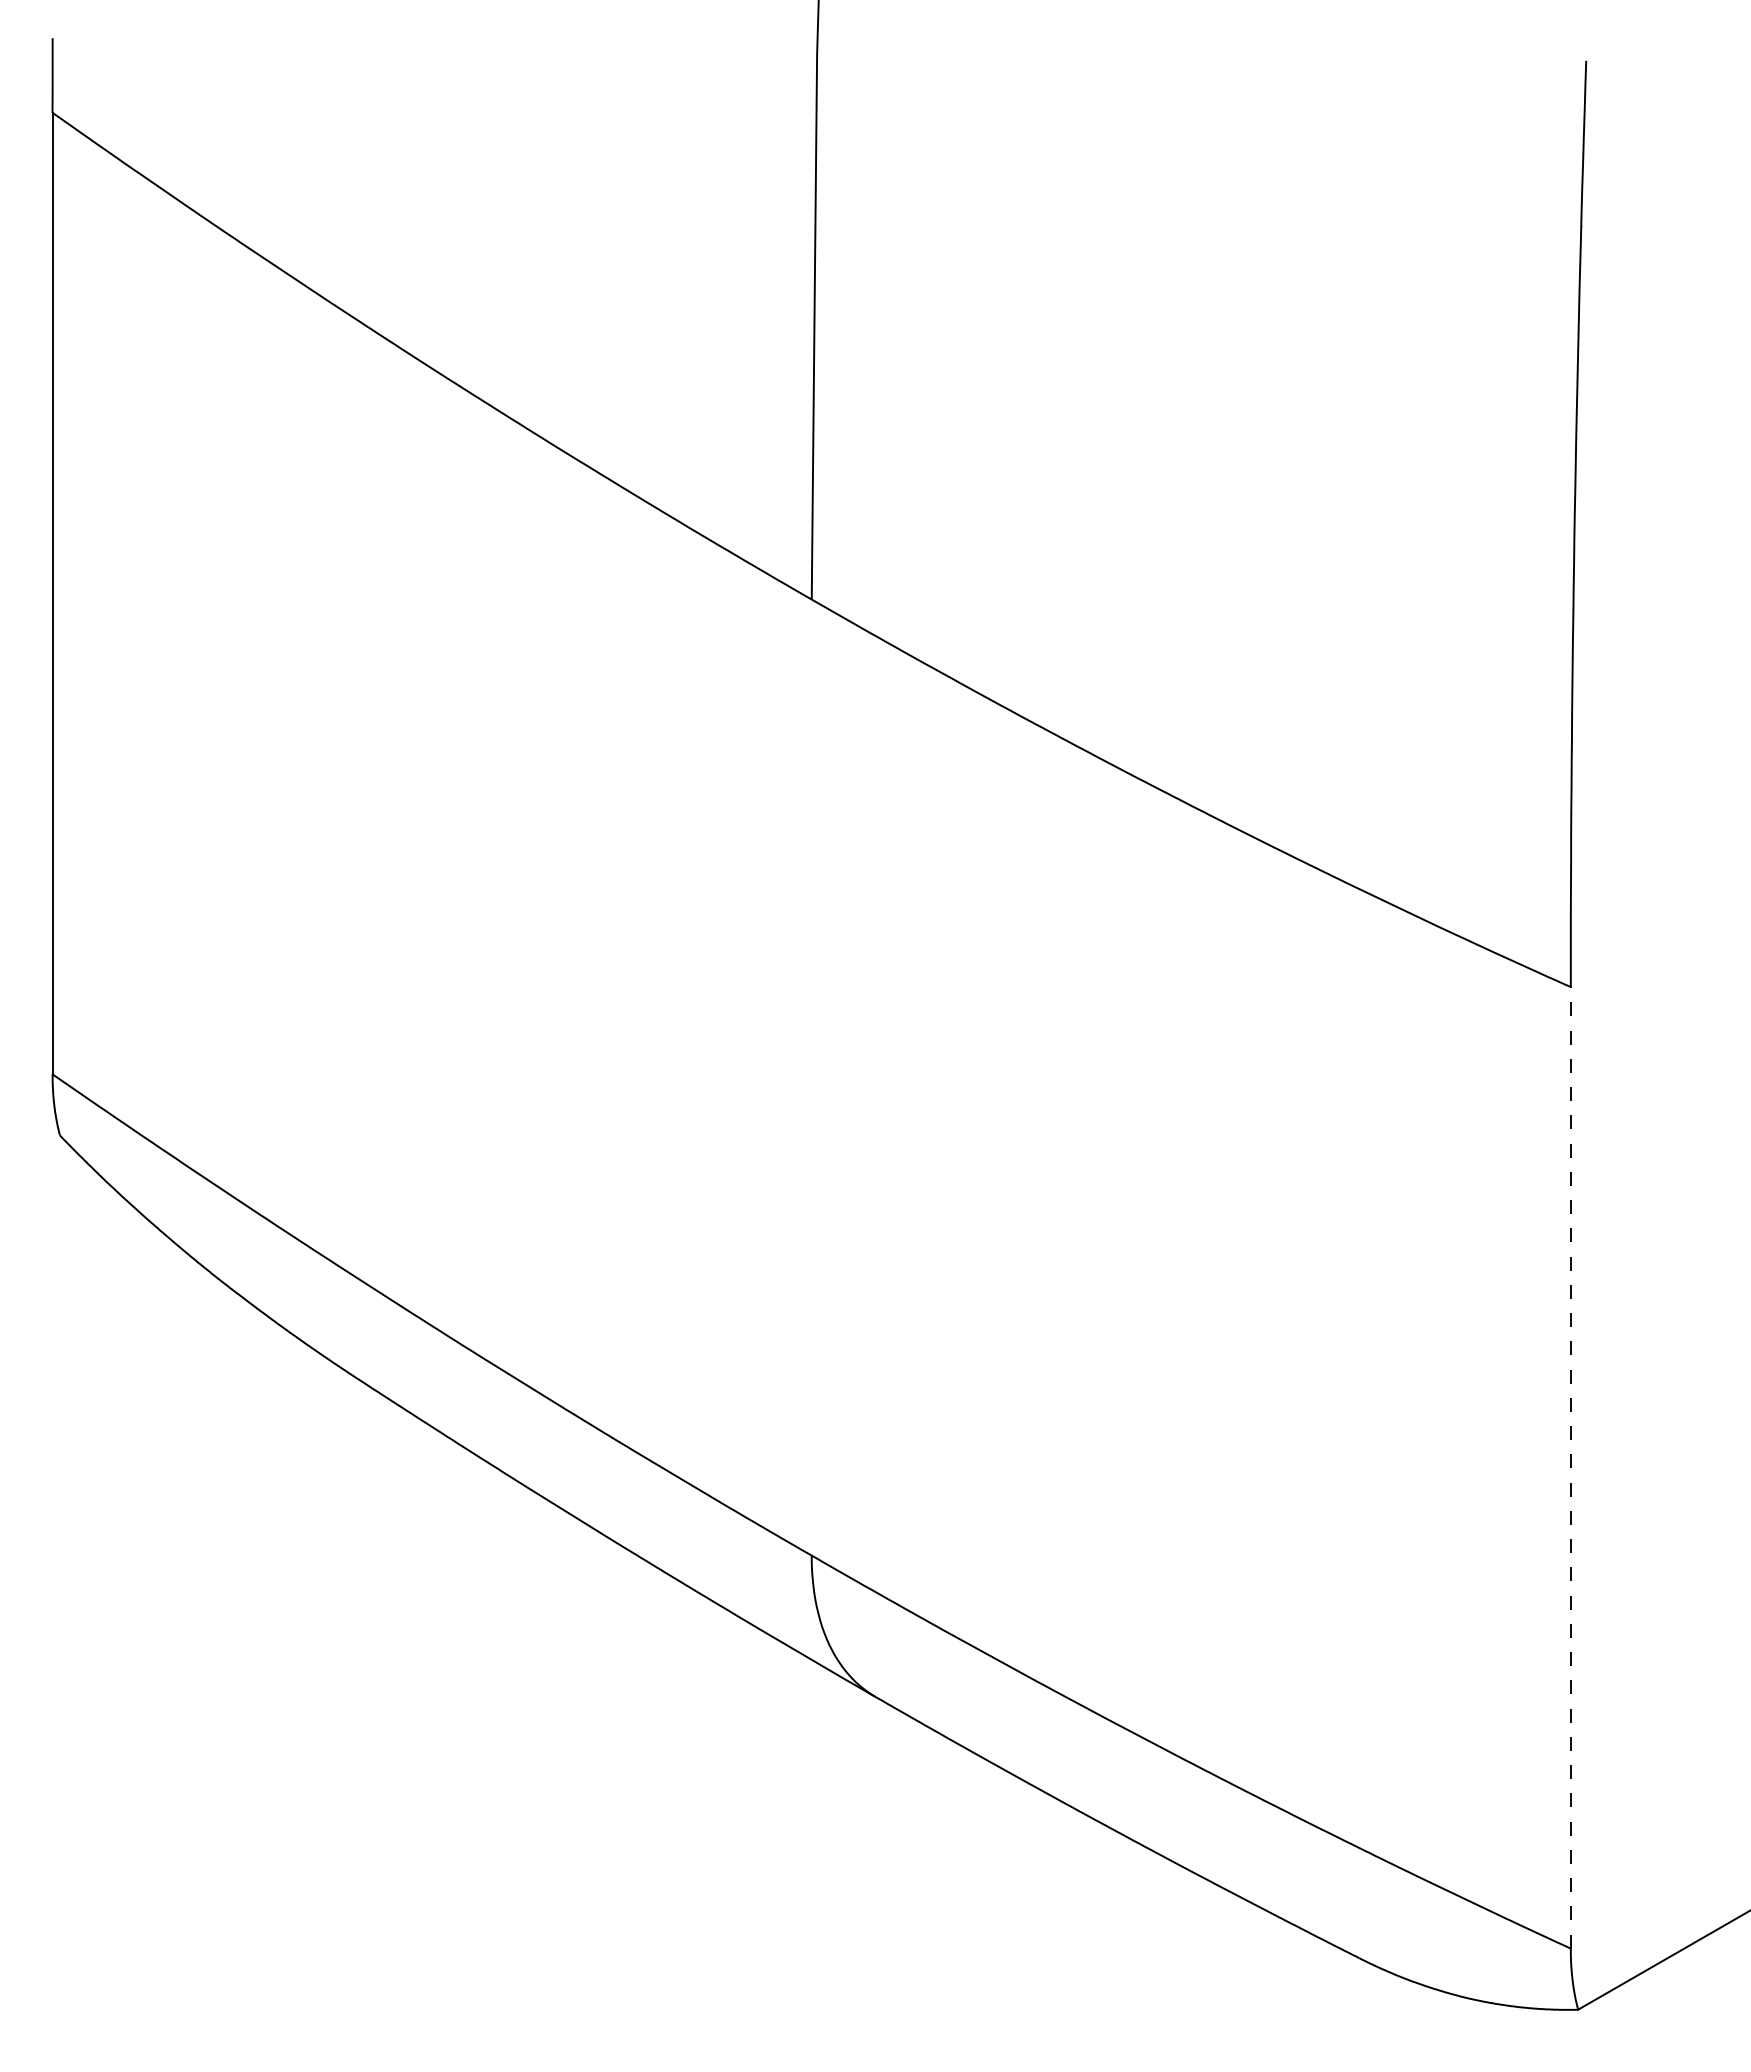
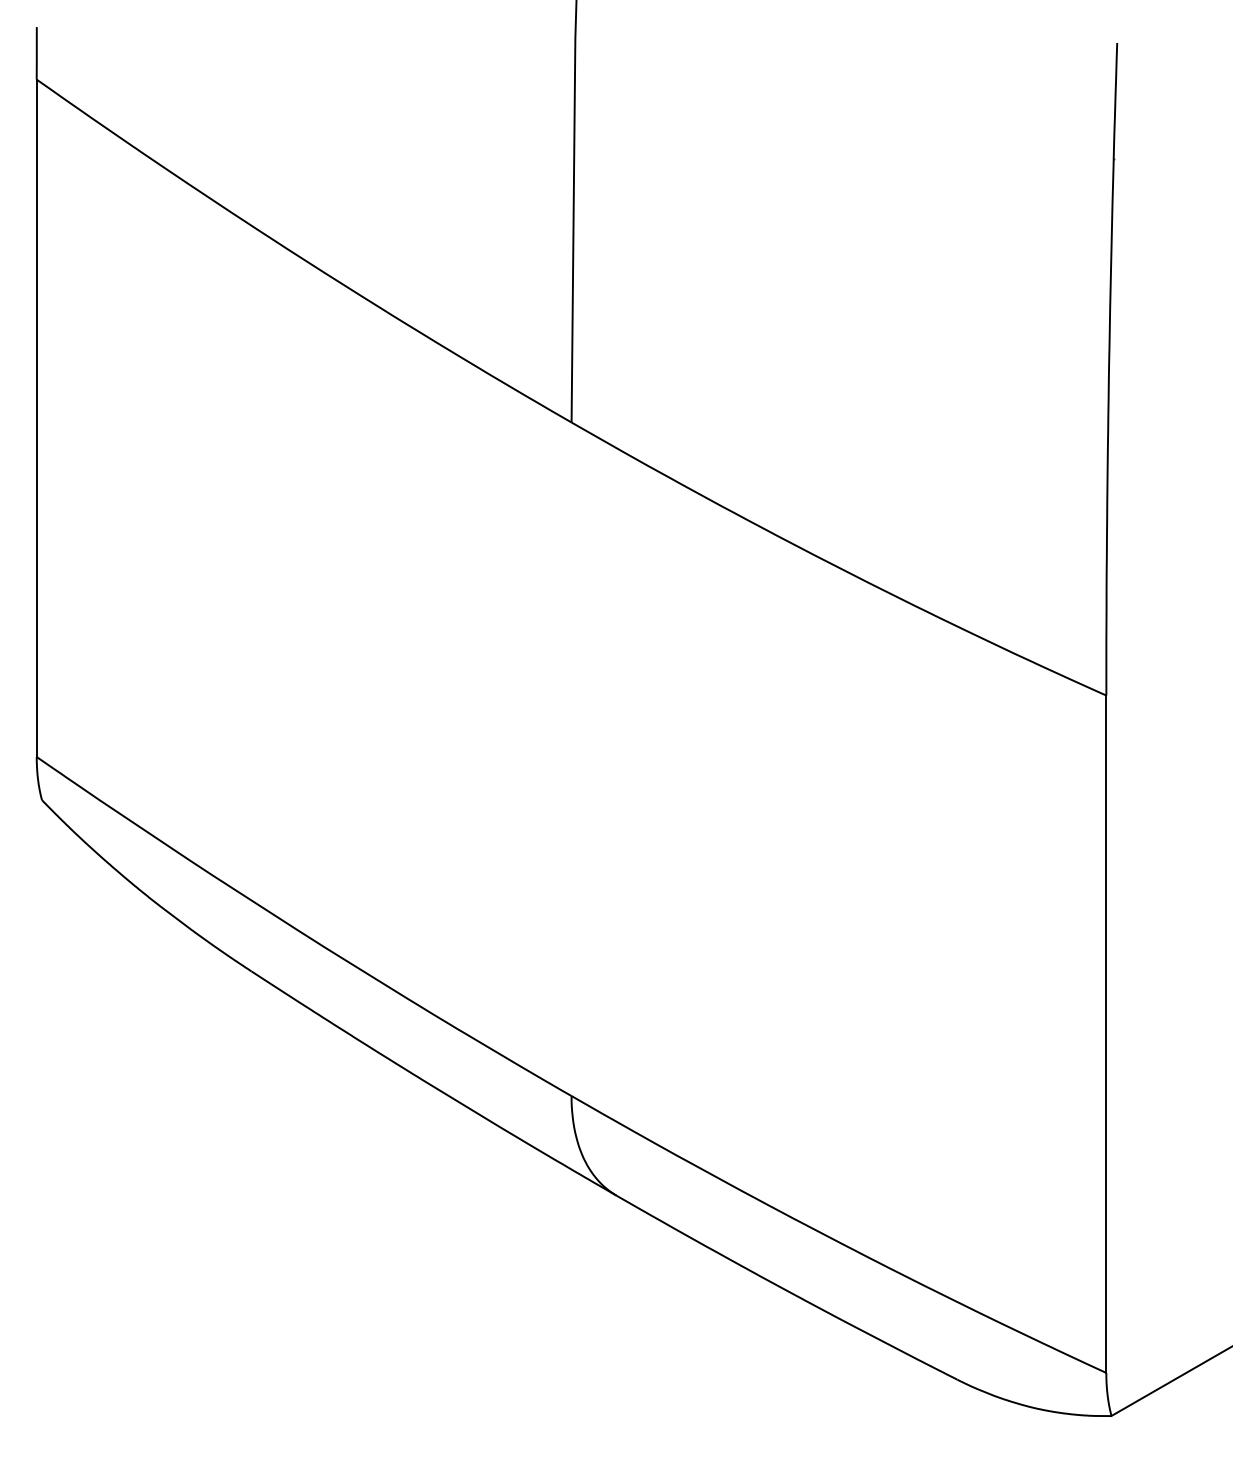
line: (1570, 1467) -> (1106, 1033), dashed -> solid

